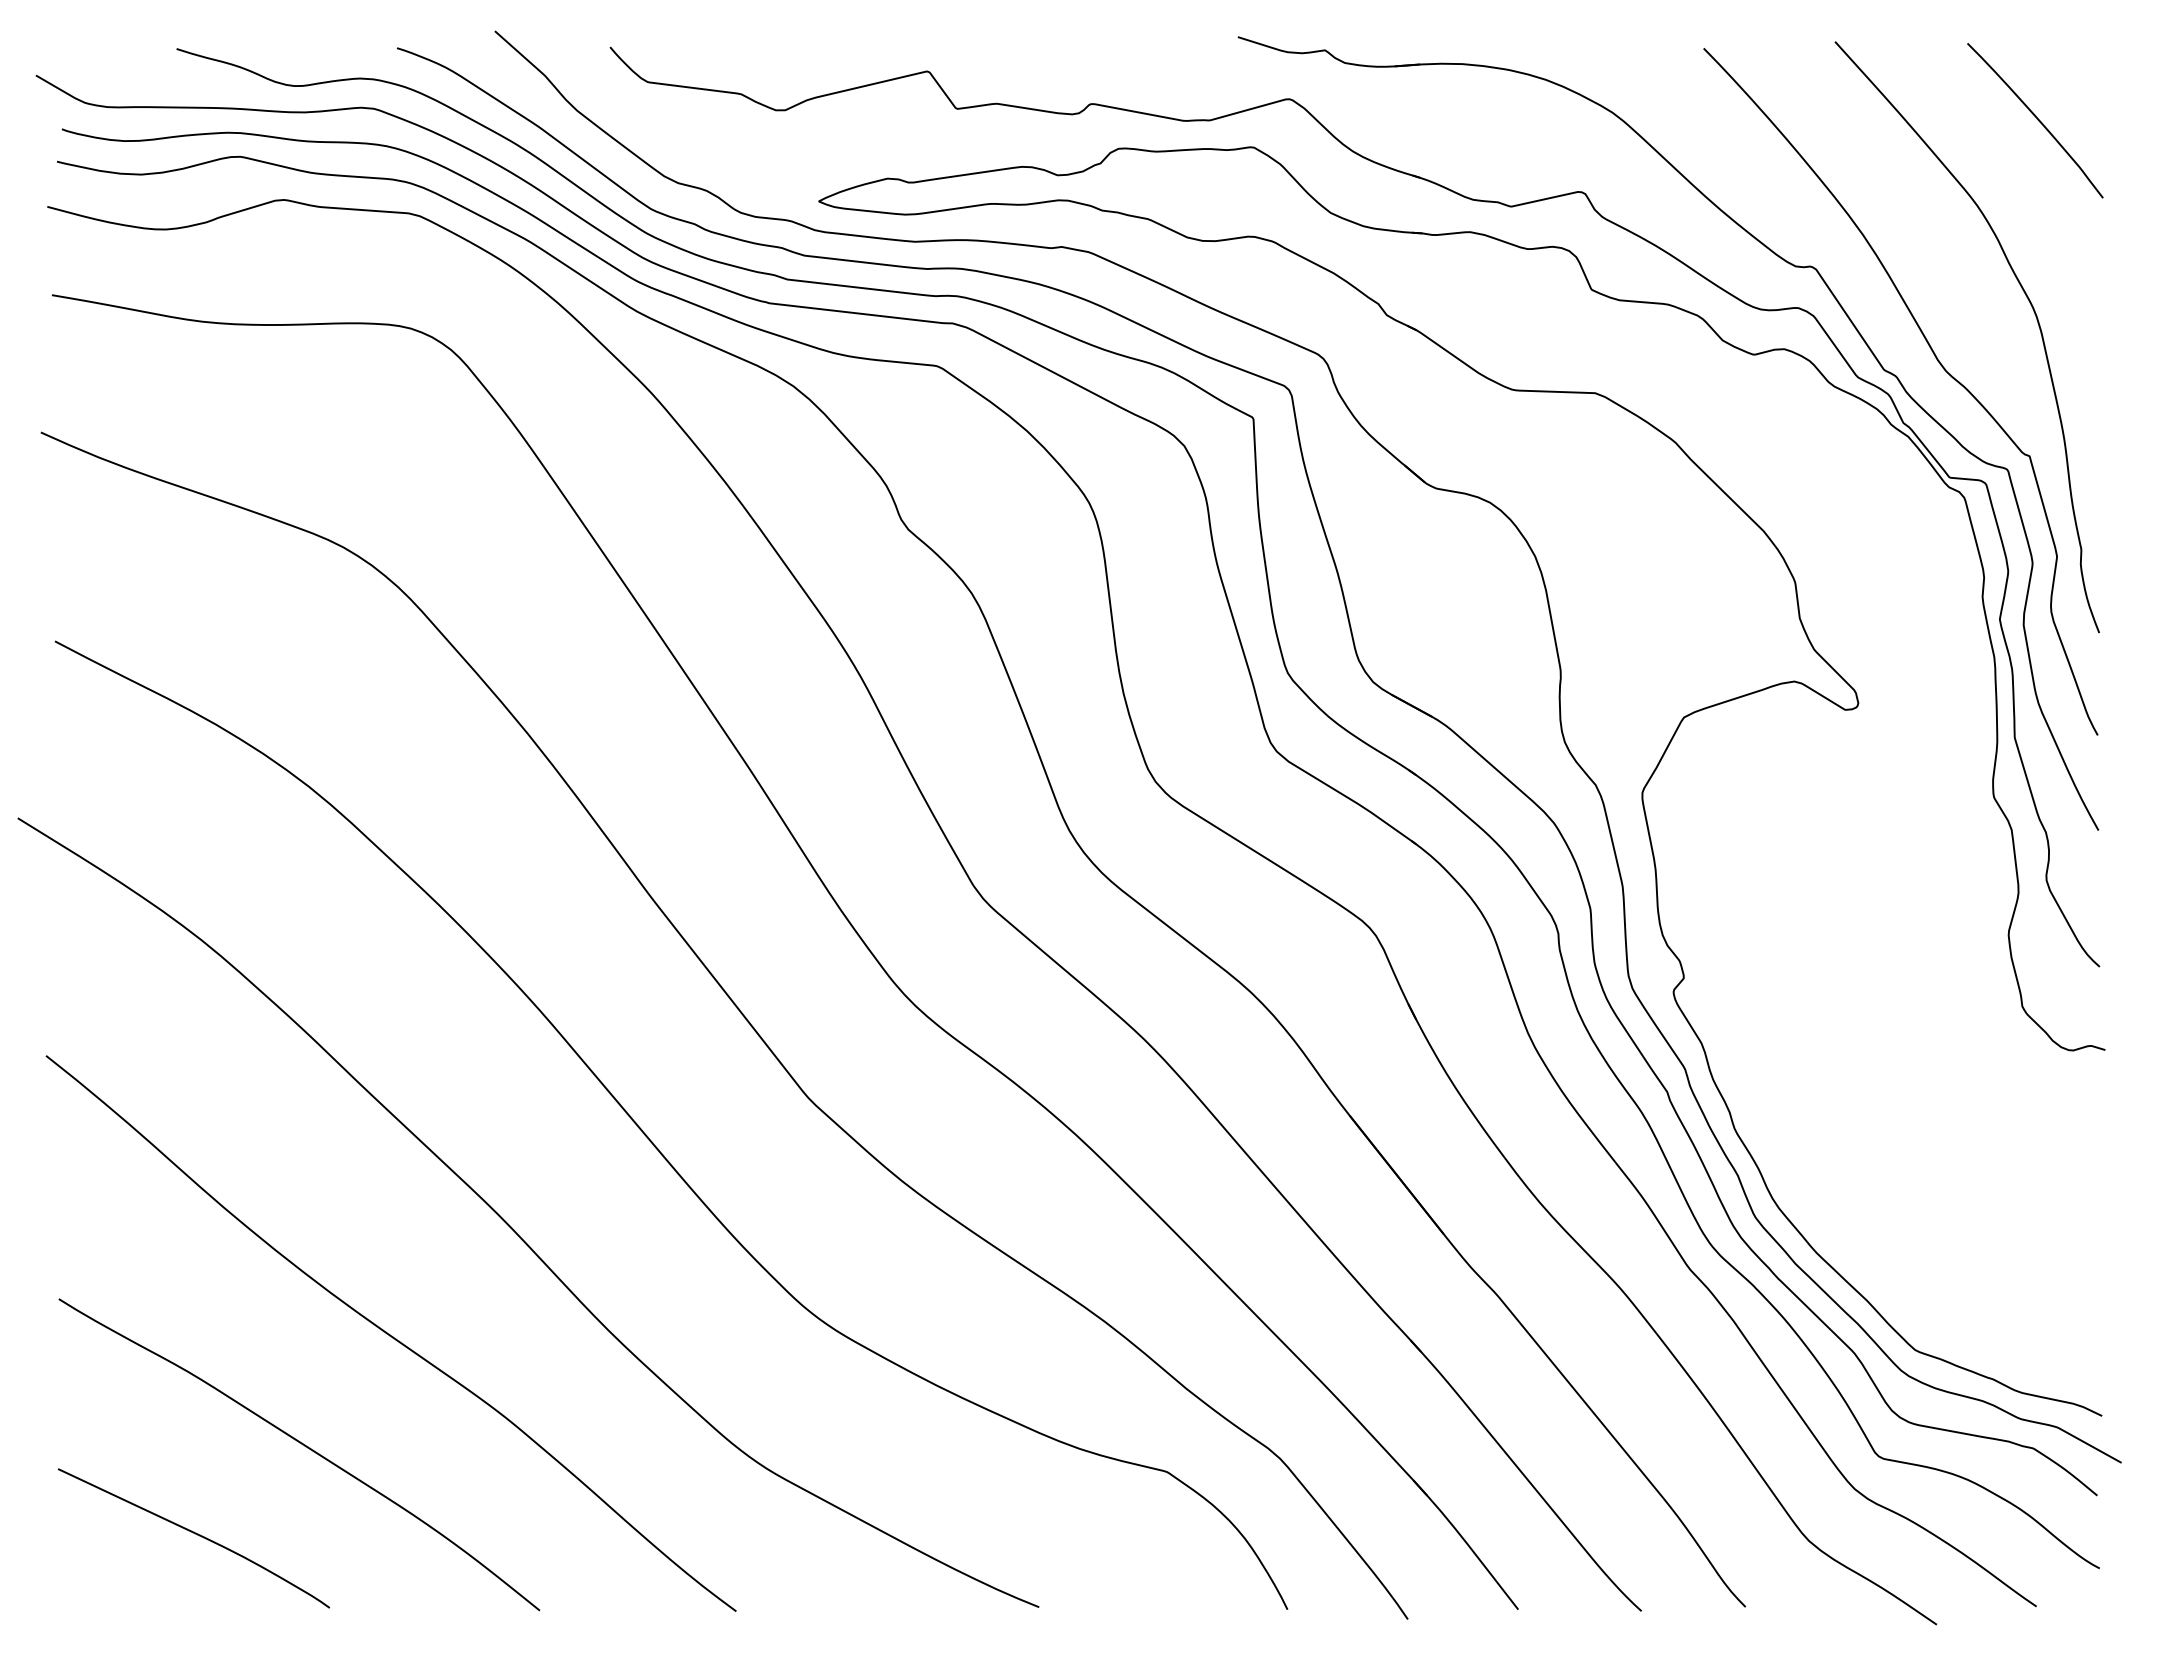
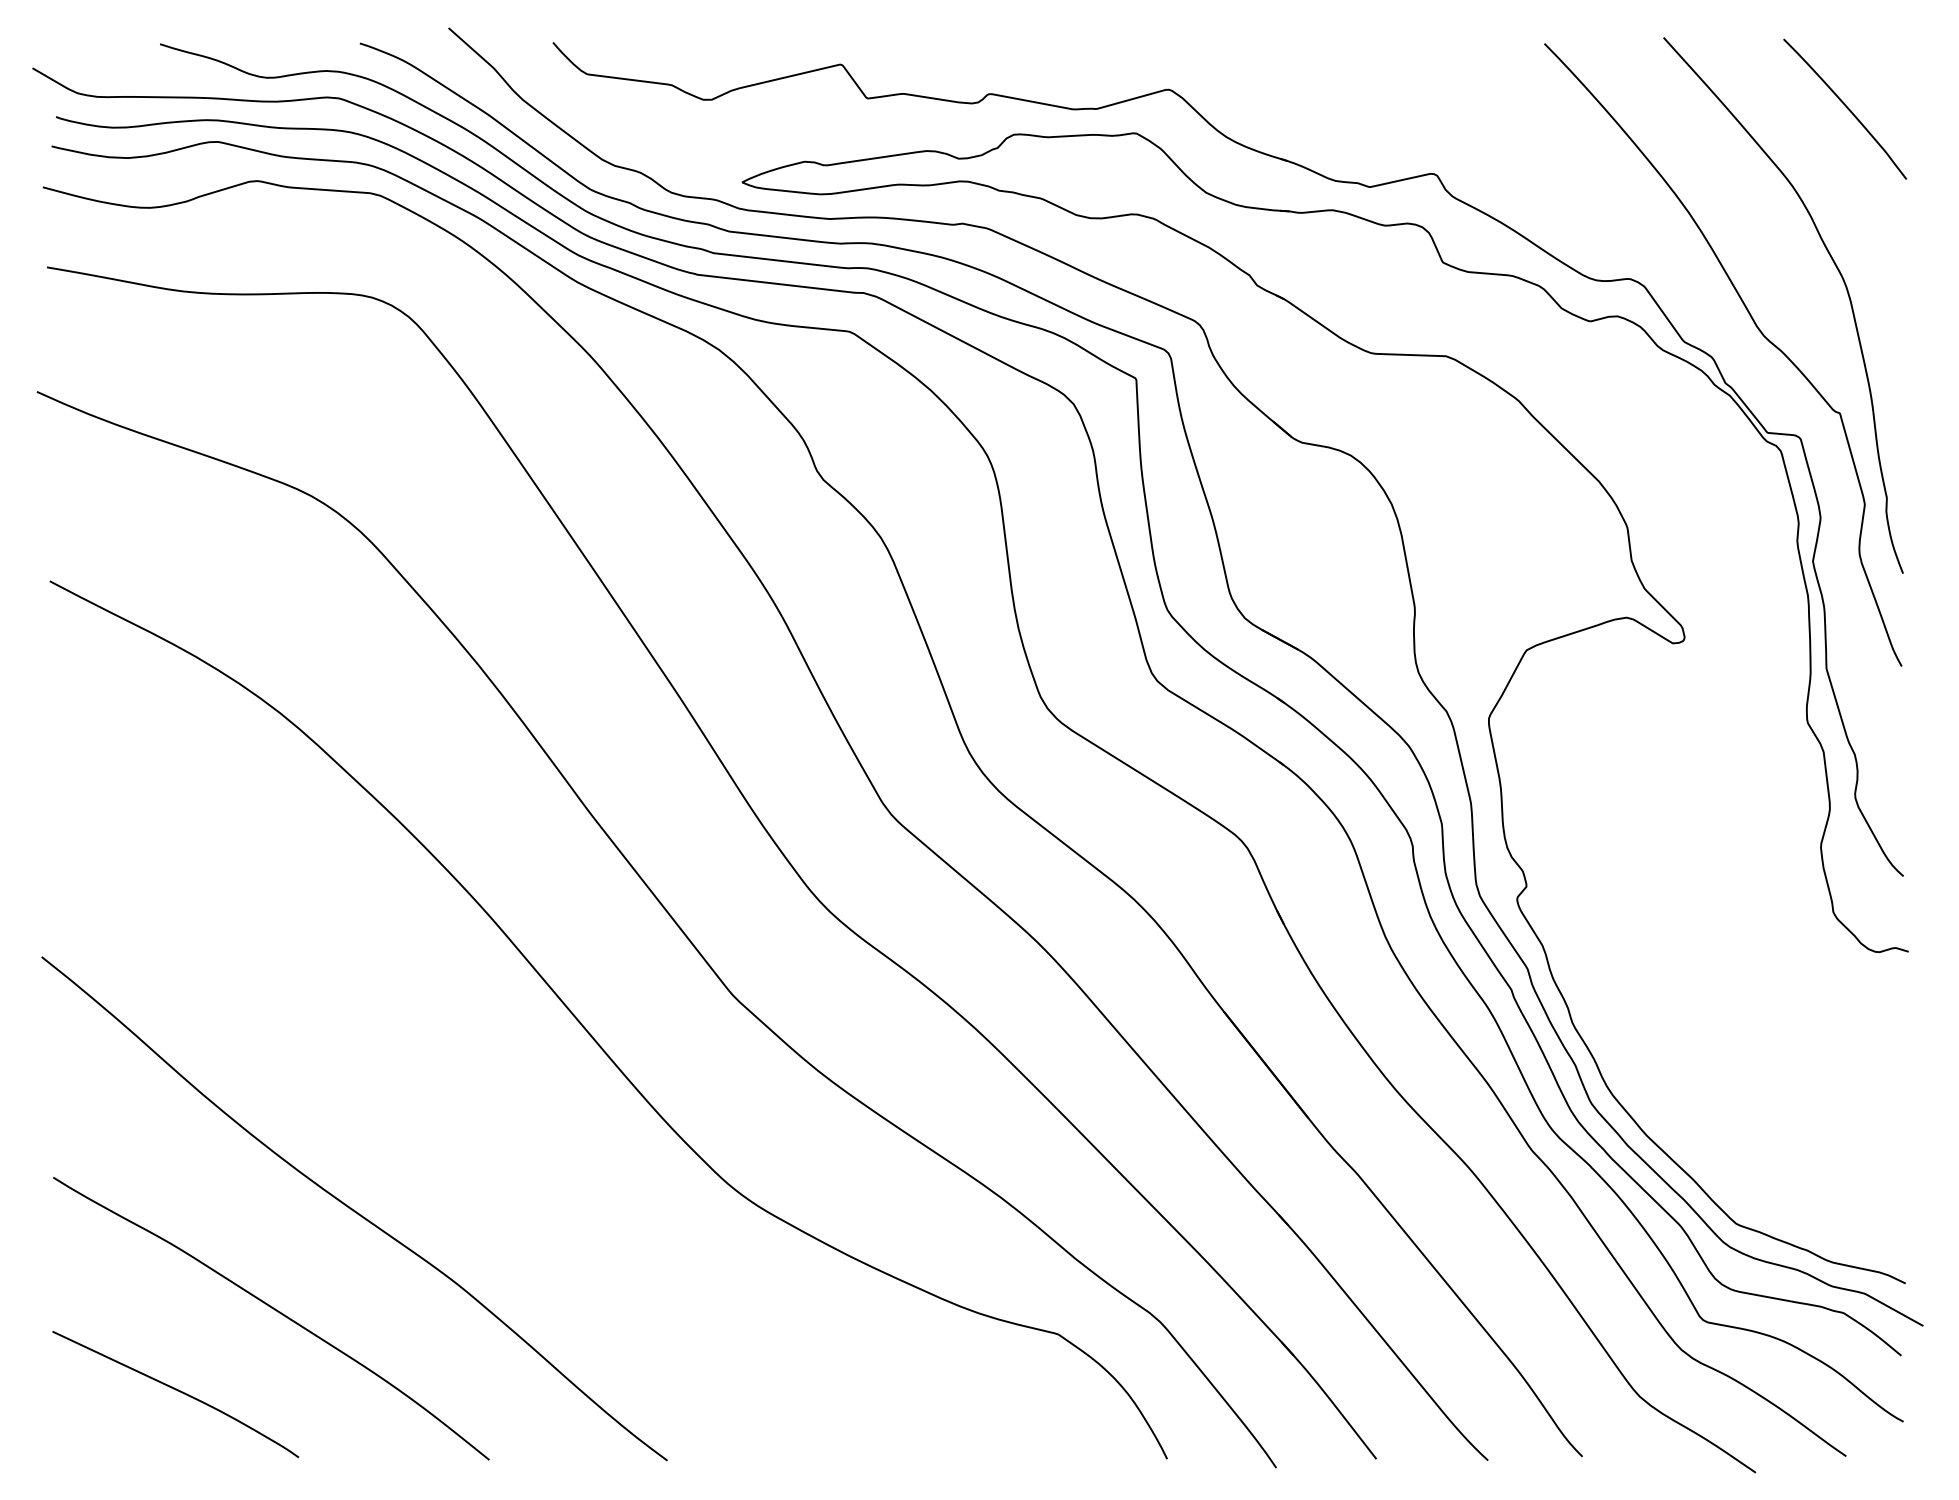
part: (1784, 261) -> (1617, 236), removed
curve: (512, 1227) -> (464, 1112), removed

